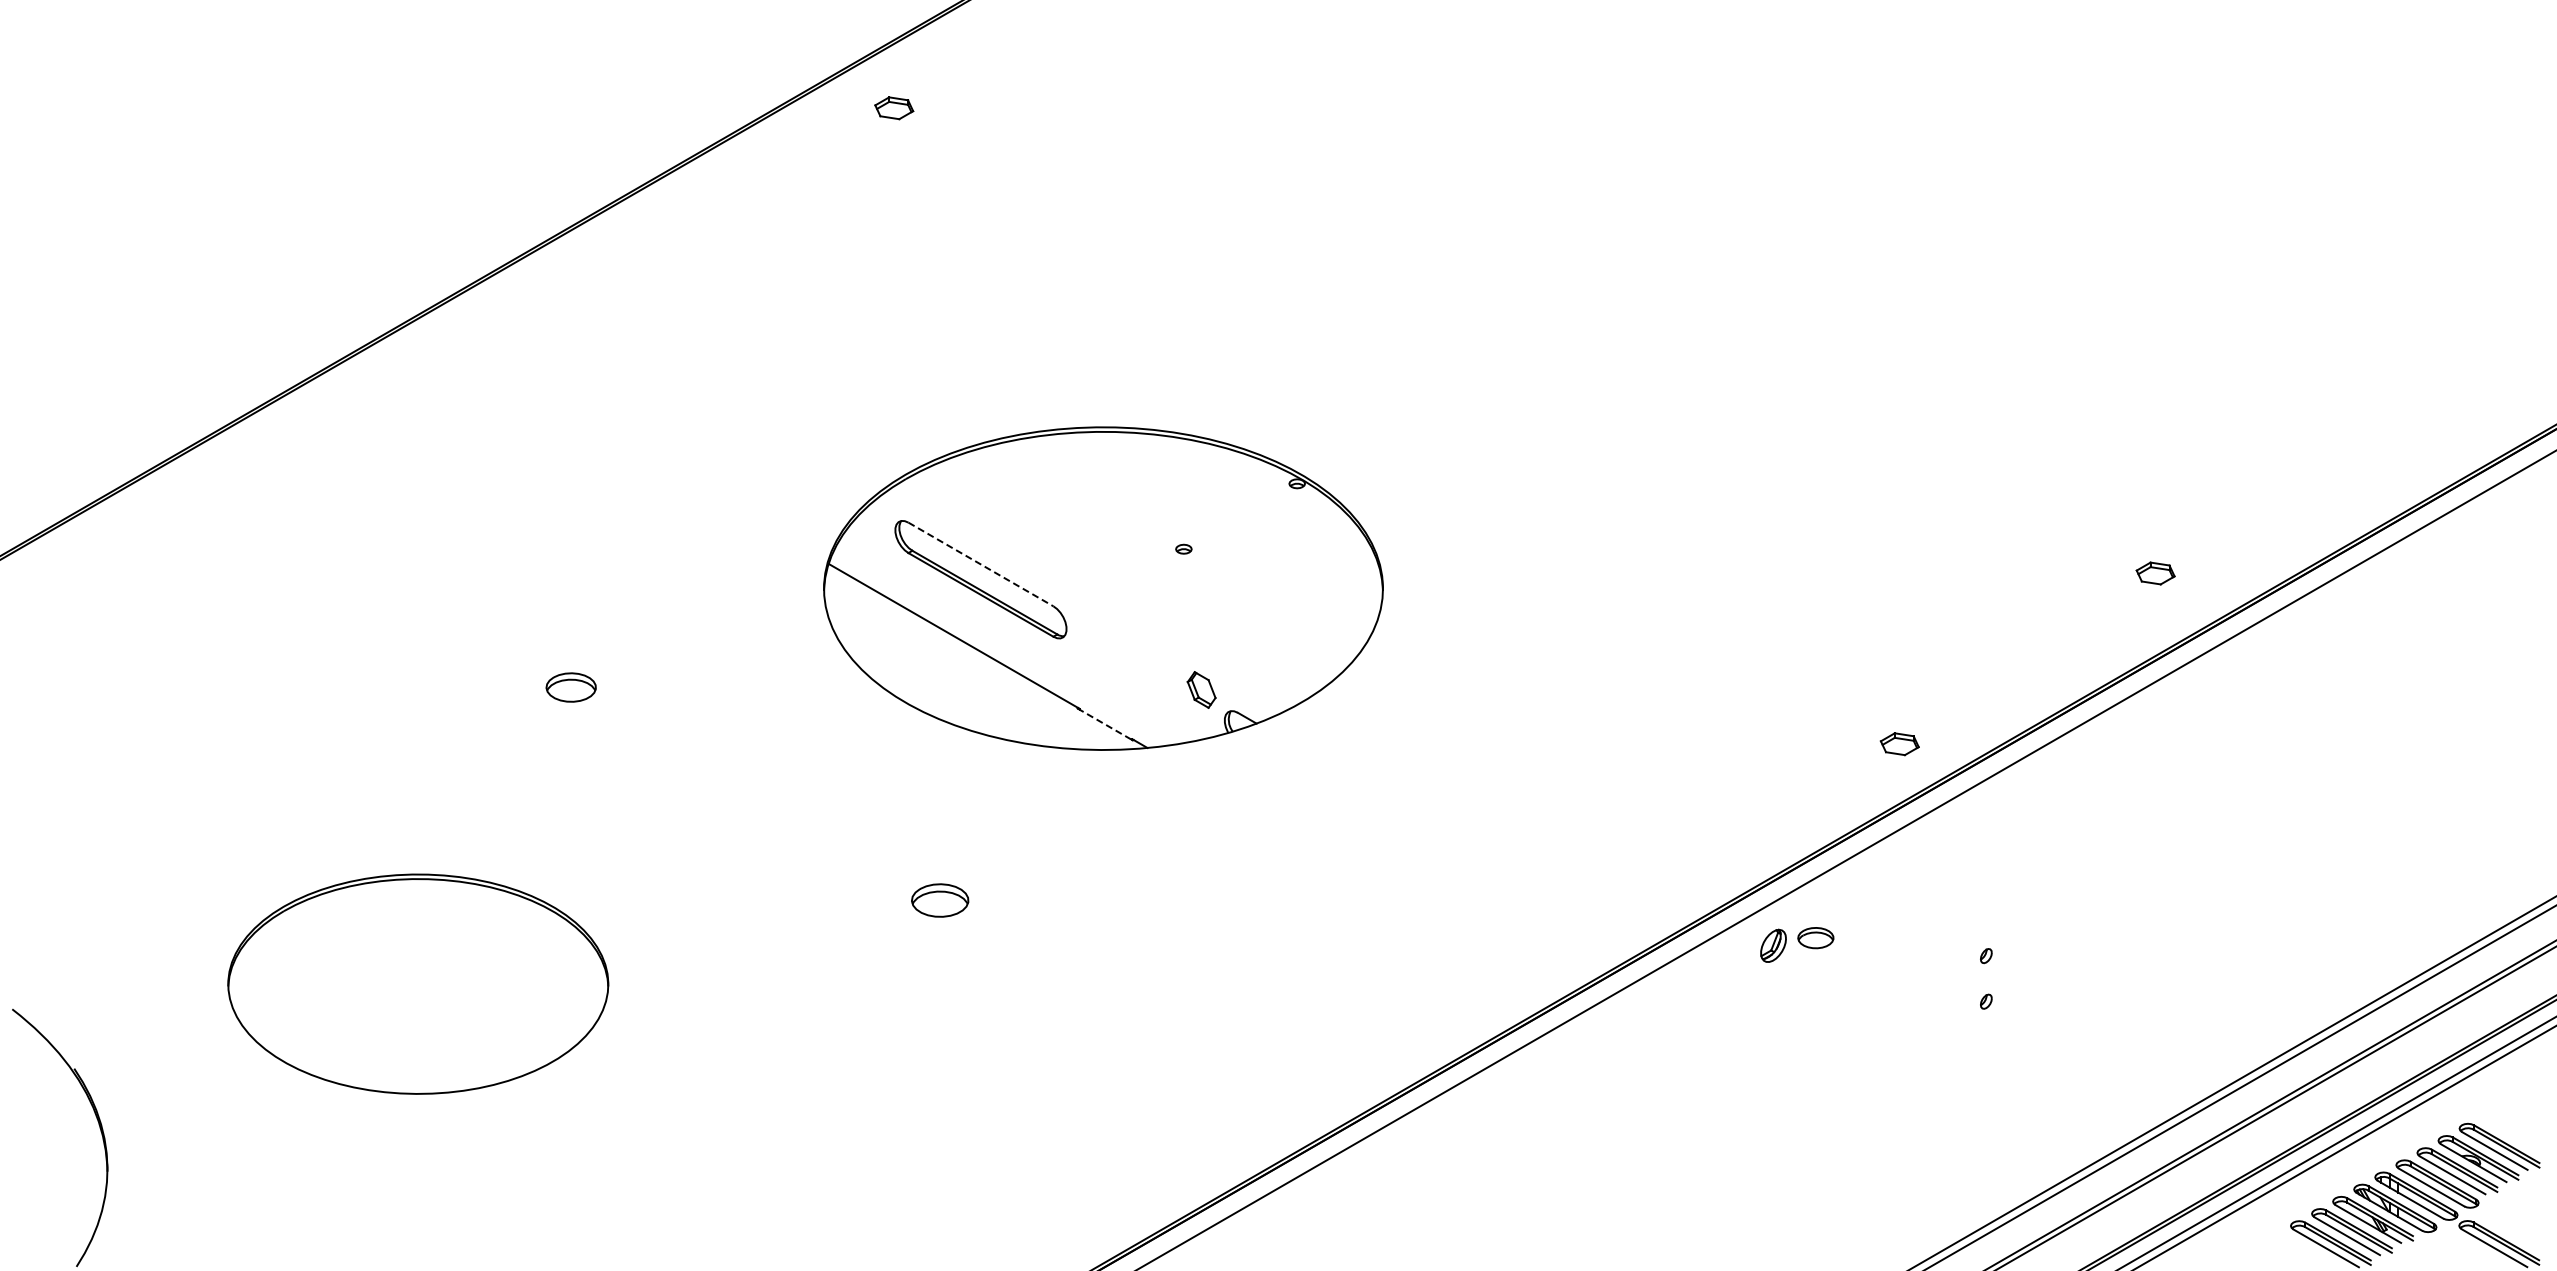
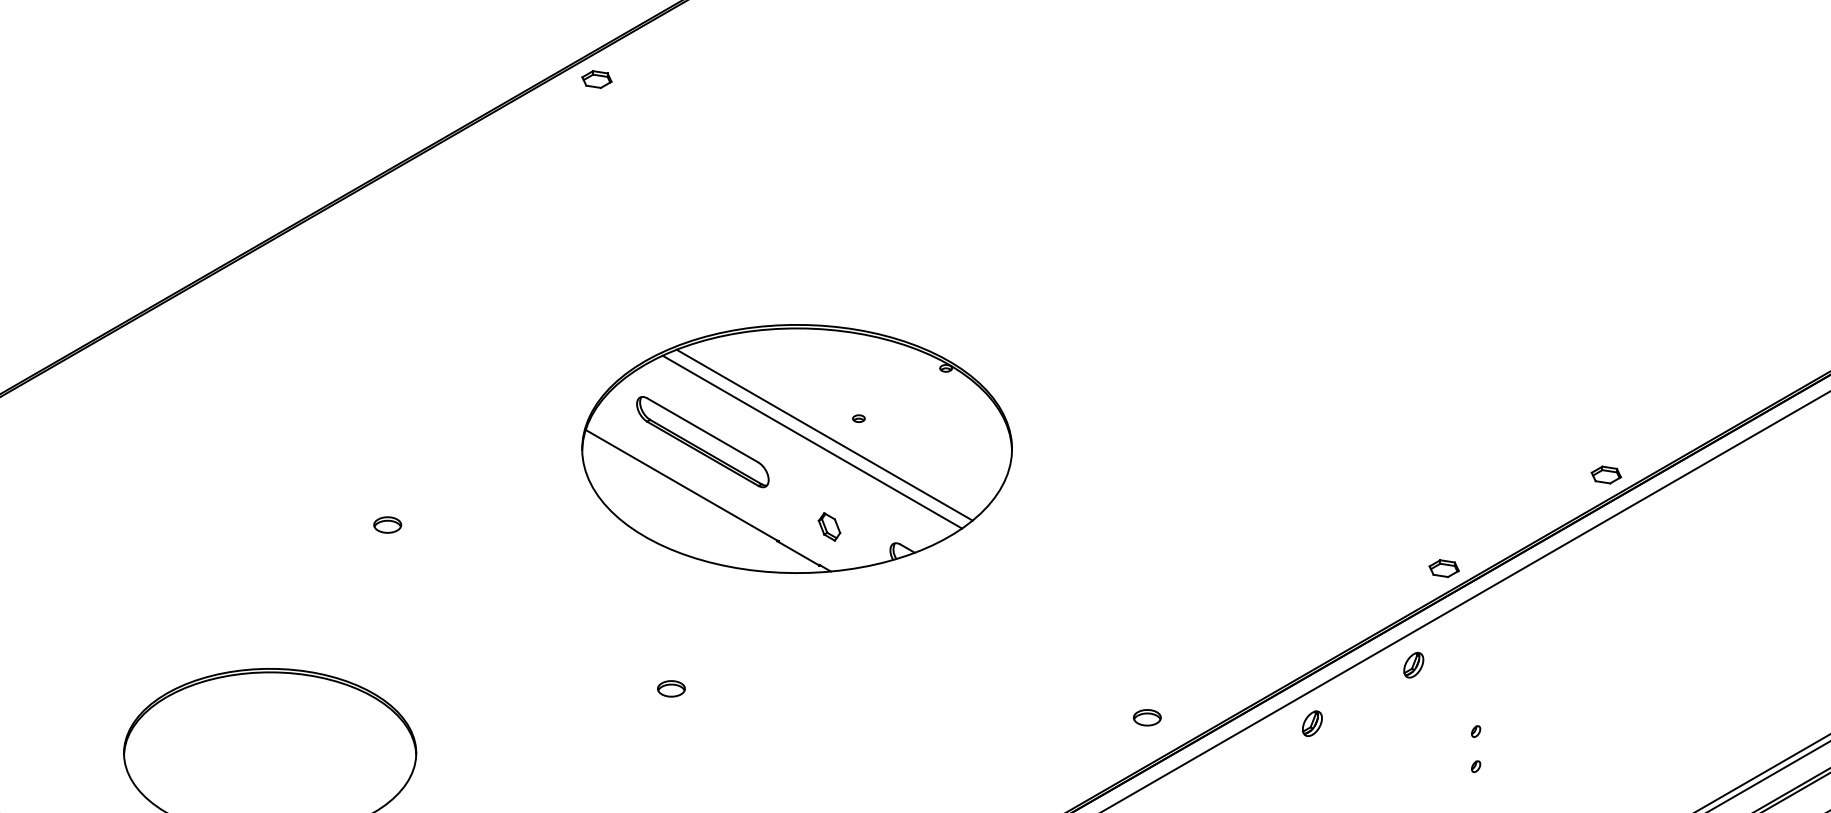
part: (894, 108) -> (597, 79), moved
line: (980, 564) -> (702, 430), dashed -> solid
line: (1138, 570) -> (824, 435), added
part: (2155, 573) -> (1606, 475), moved
line: (1123, 579) -> (812, 441), added
part: (570, 687) -> (387, 525), size x0.71
part: (1201, 689) -> (829, 526), moved
line: (1105, 724) -> (798, 553), dashed -> solid
part: (1899, 744) -> (1443, 568), moved
part: (1905, 869) -> (1413, 665), added
part: (939, 900) -> (670, 688), size x0.62
part: (1815, 938) -> (1147, 718), moved

